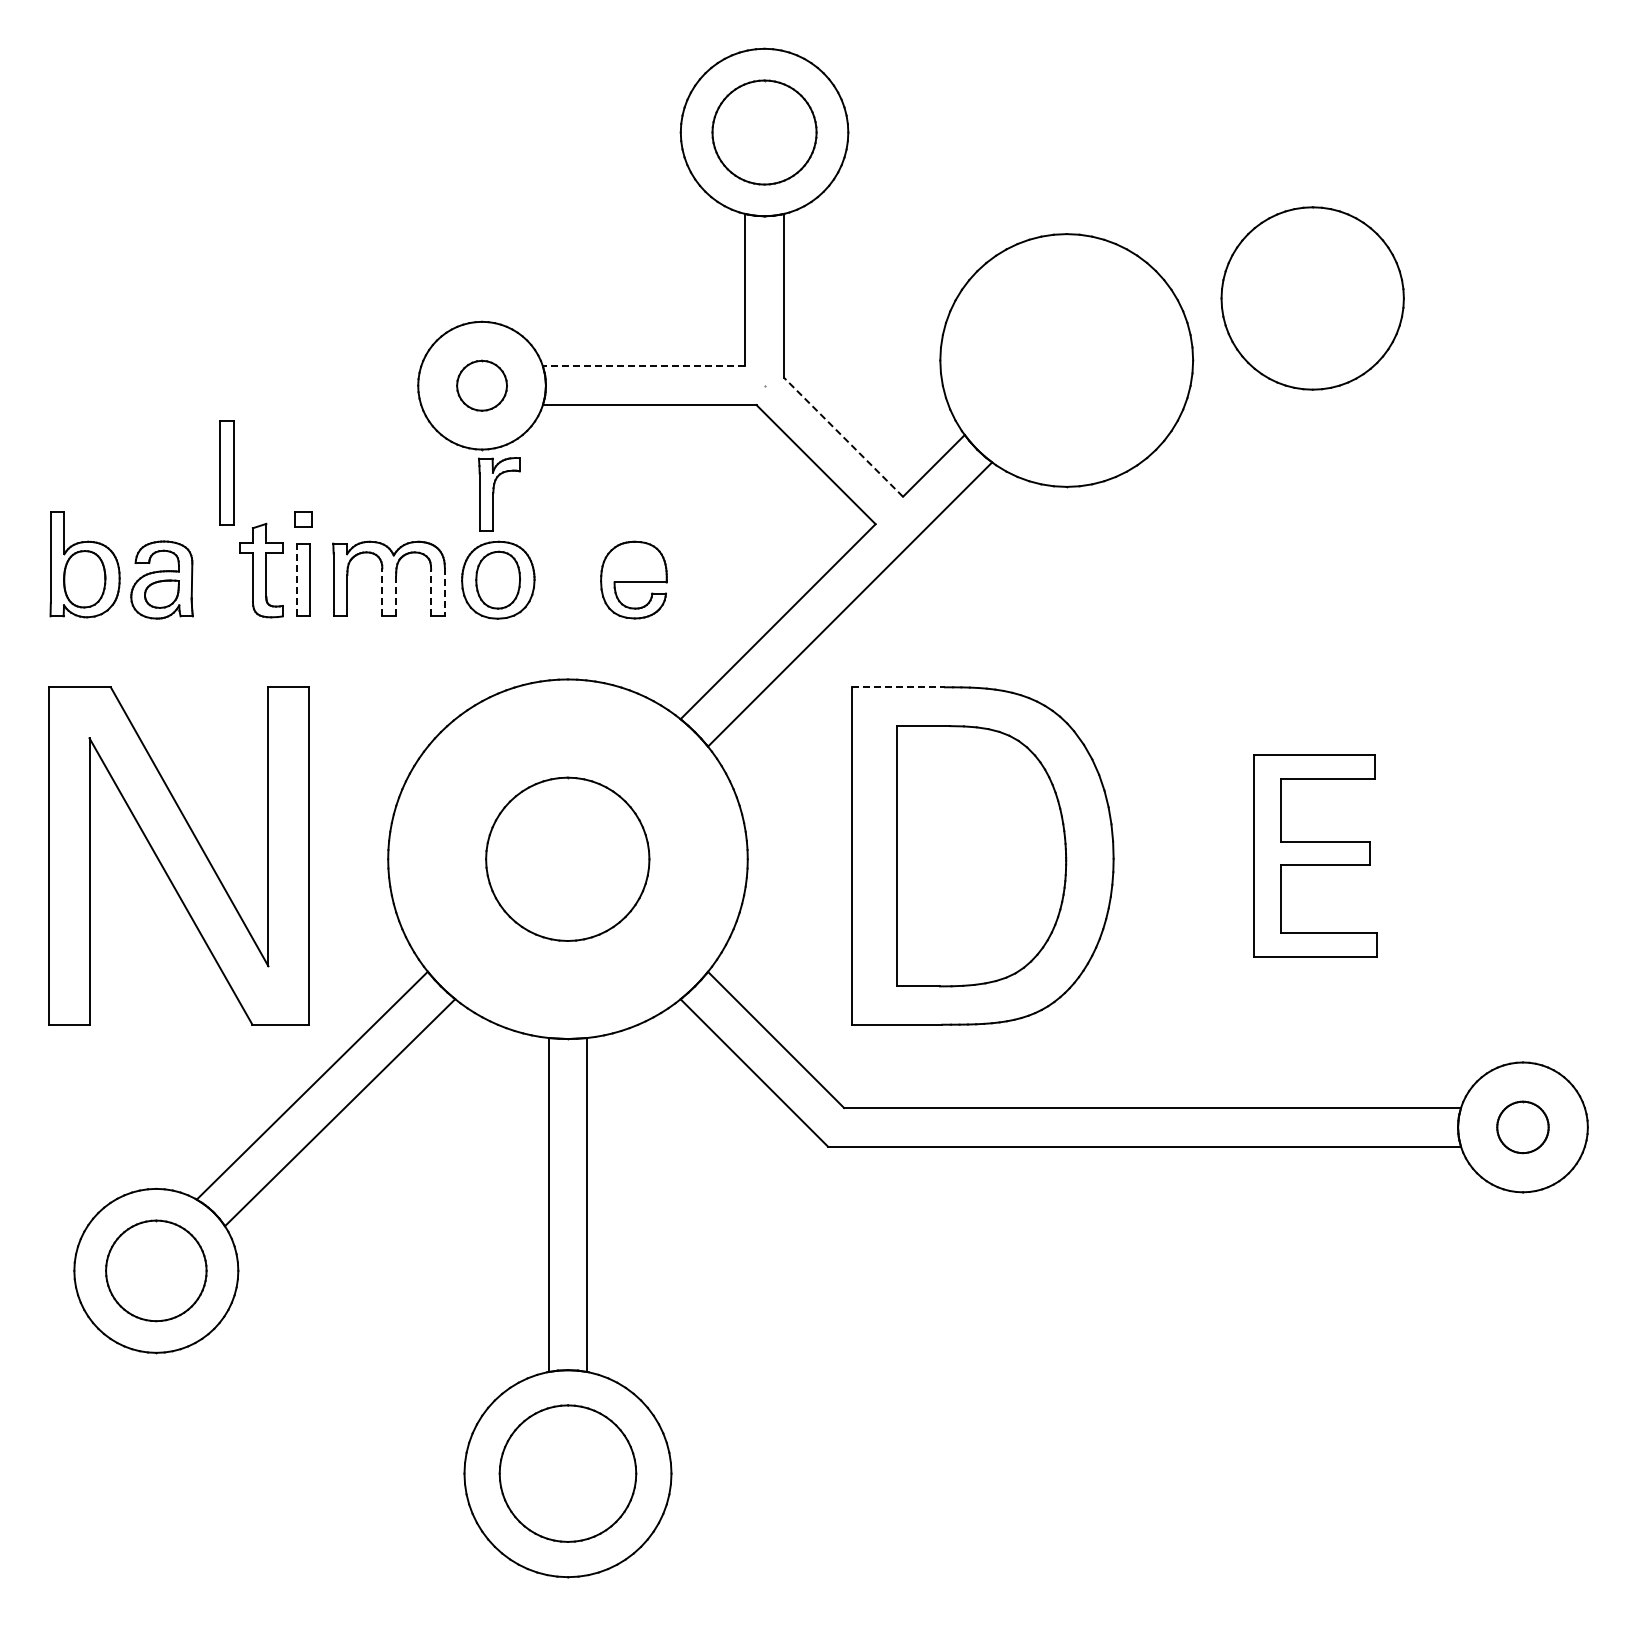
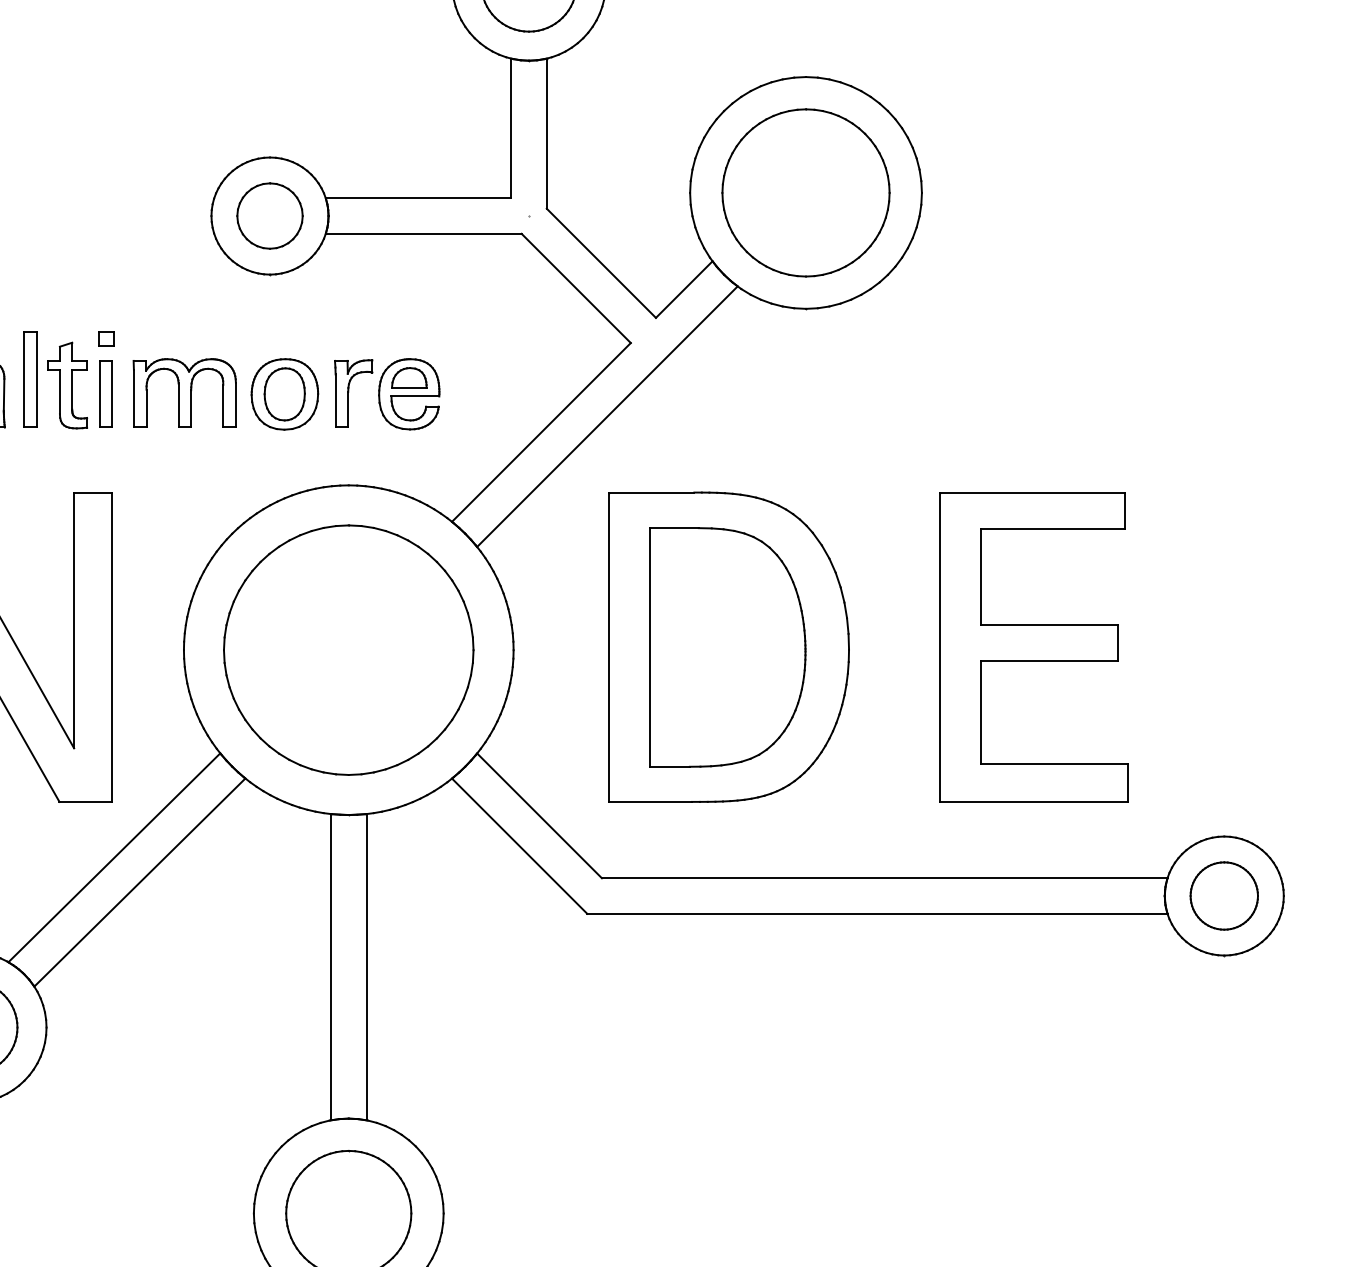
part: (1312, 298) -> (805, 192), moved
line: (643, 366) -> (418, 198), dashed -> solid
part: (481, 385) -> (269, 215), size x1.43
line: (843, 436) -> (601, 262), dashed -> solid
part: (226, 472) -> (30, 379), moved
part: (499, 494) -> (353, 393), moved
part: (633, 561) -> (408, 377), added
line: (296, 579) -> (99, 393), dashed -> solid
line: (382, 591) -> (178, 404), dashed -> solid
line: (431, 592) -> (223, 405), dashed -> solid
line: (444, 592) -> (235, 405), dashed -> solid
line: (396, 596) -> (191, 409), dashed -> solid
line: (899, 687) -> (652, 492), dashed -> solid
part: (1315, 855) -> (1034, 646), size x1.67
part: (567, 859) -> (348, 650), size x1.67
part: (1522, 1127) -> (1223, 896), size x1.43

